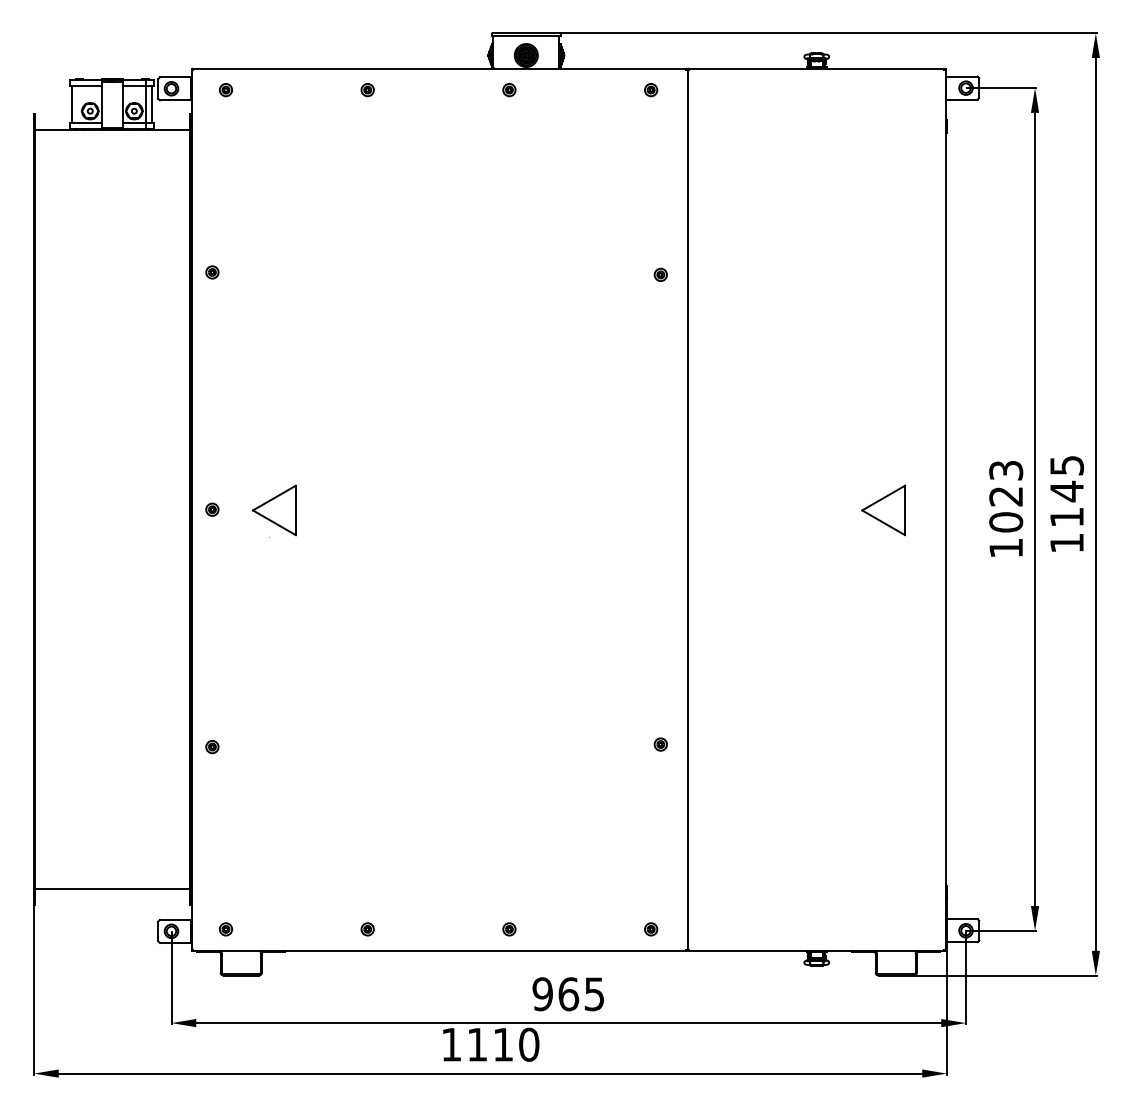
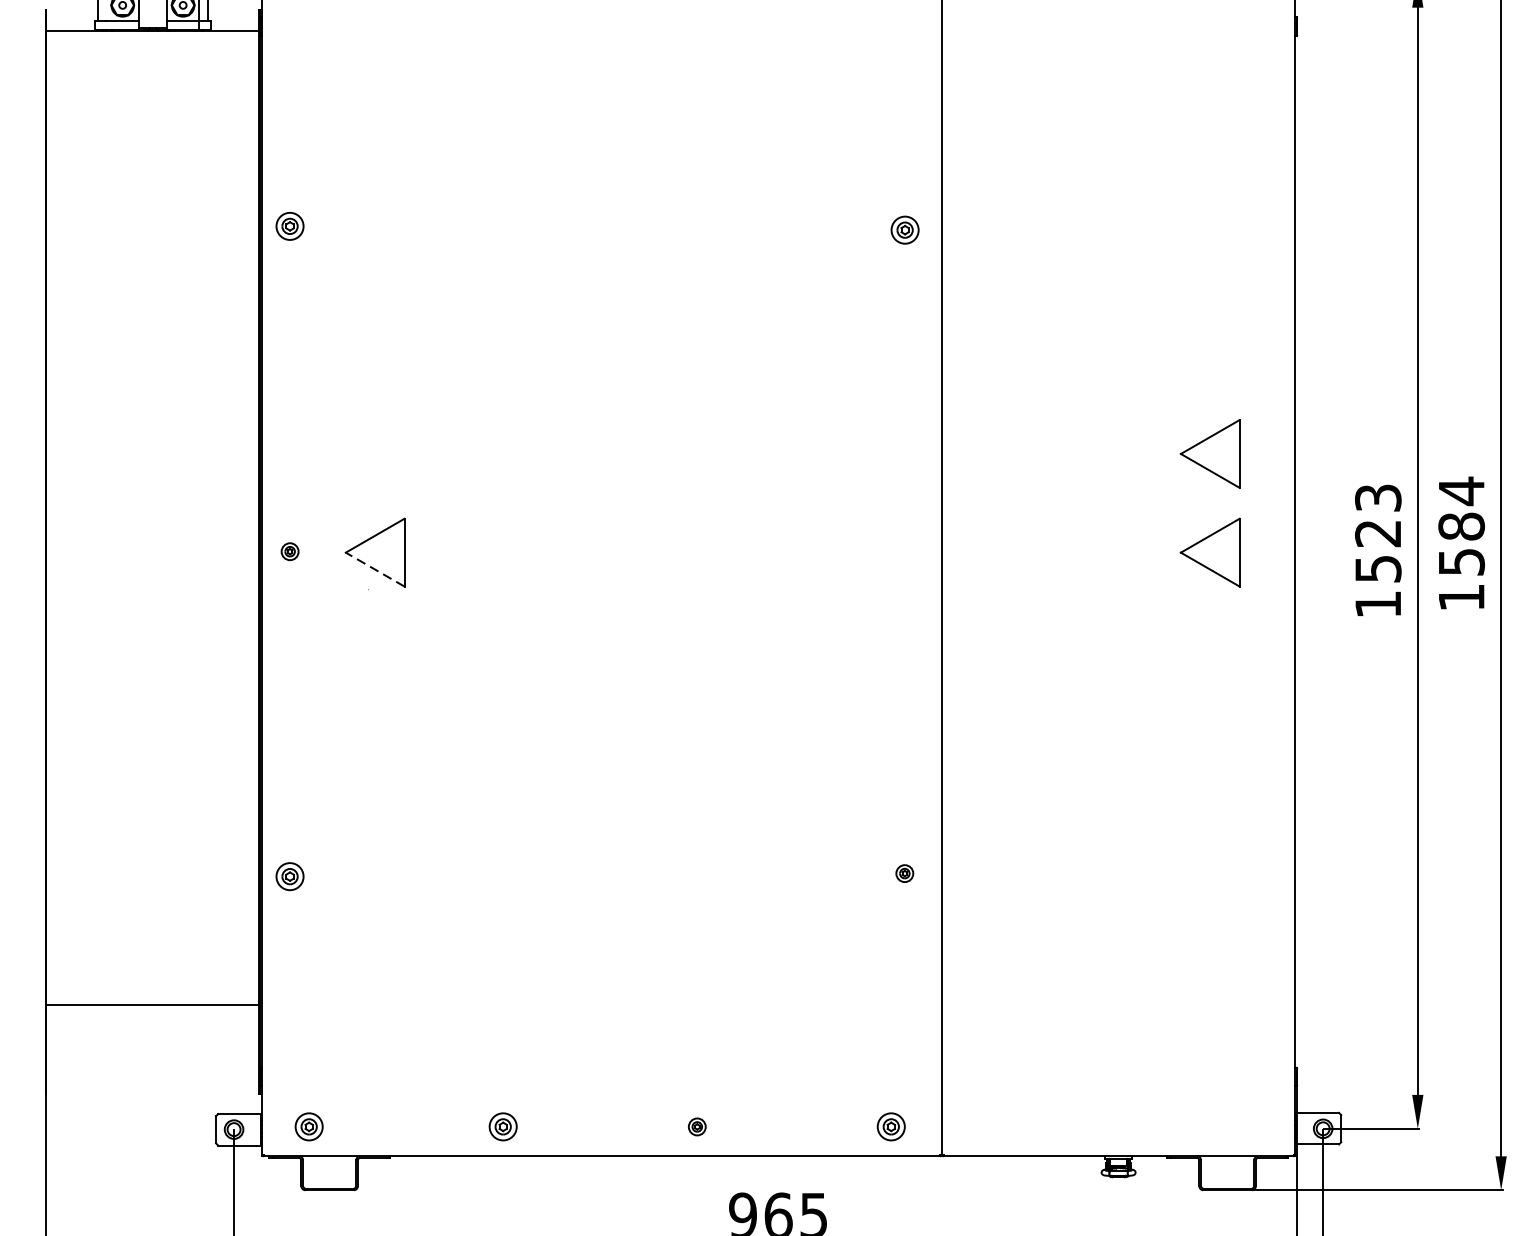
part: (212, 272) -> (290, 226), size x1.6
part: (660, 274) -> (904, 229), size x1.6
part: (883, 438) -> (1210, 454), added
text: (1067, 491) -> (1462, 526), 1145 -> 1584
line: (274, 522) -> (375, 569), solid -> dashed
text: (1006, 522) -> (1378, 569), 1023 -> 1523
part: (212, 747) -> (290, 877), size x1.6
line: (111, 889) -> (151, 1005), moved
part: (225, 929) -> (308, 1127), size x1.6
part: (367, 929) -> (502, 1127), size x1.6
part: (651, 929) -> (892, 1127), size x1.6

